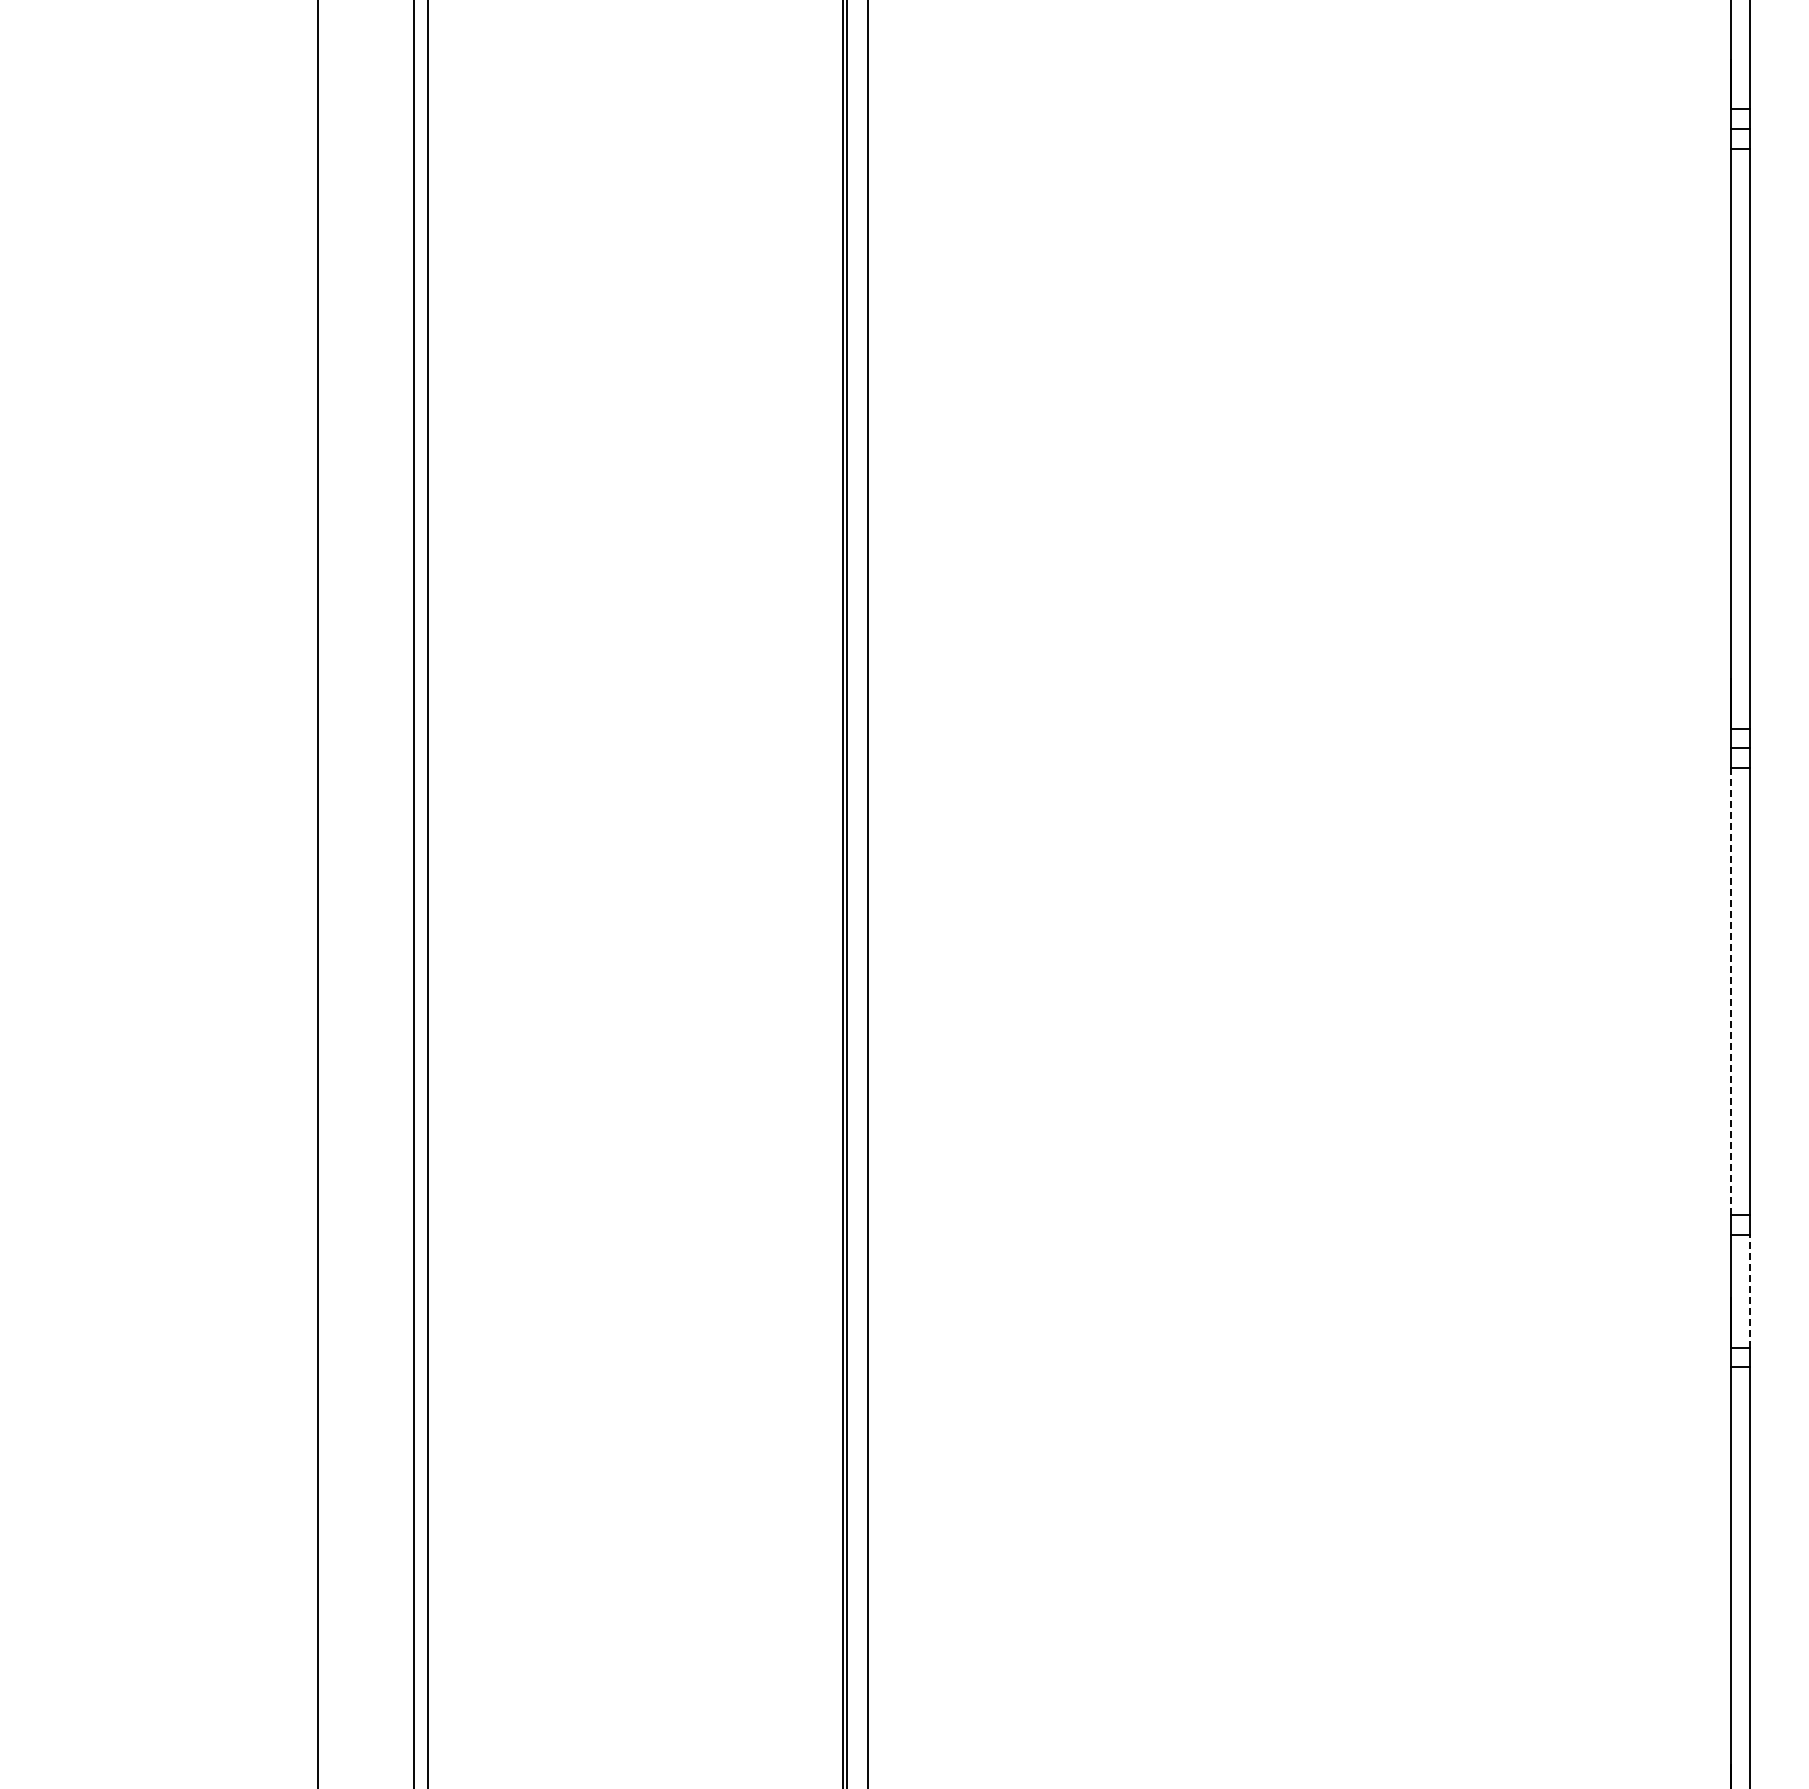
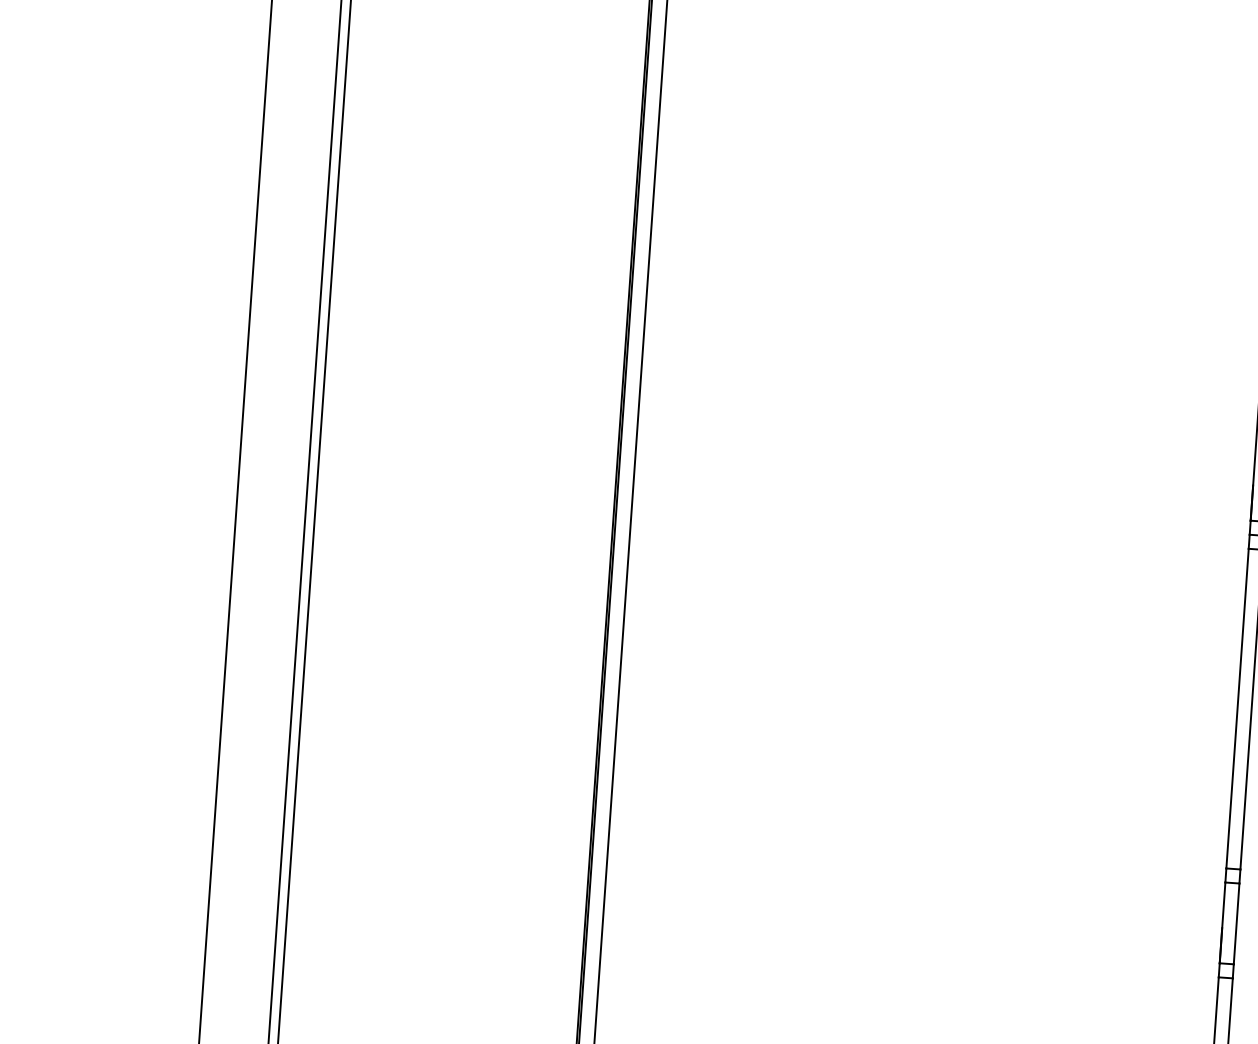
line: (1730, 991) -> (1237, 708), dashed -> solid
line: (1750, 1291) -> (1236, 924), dashed -> solid

